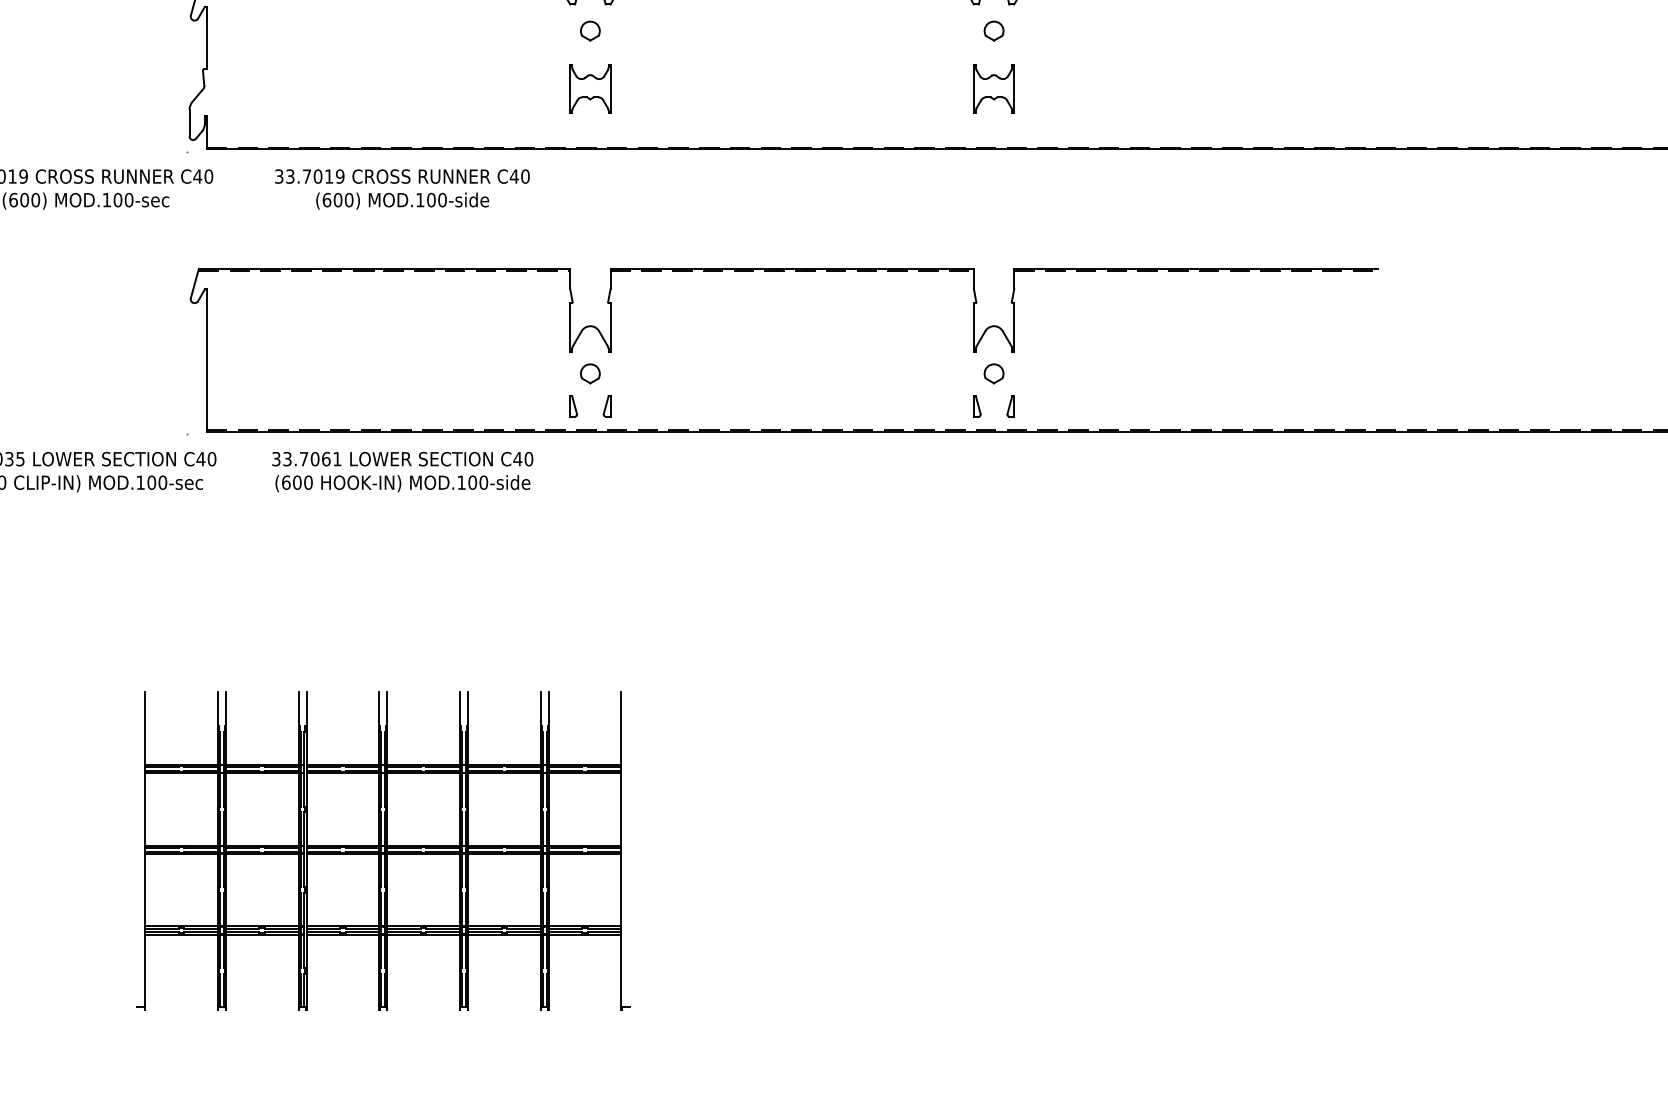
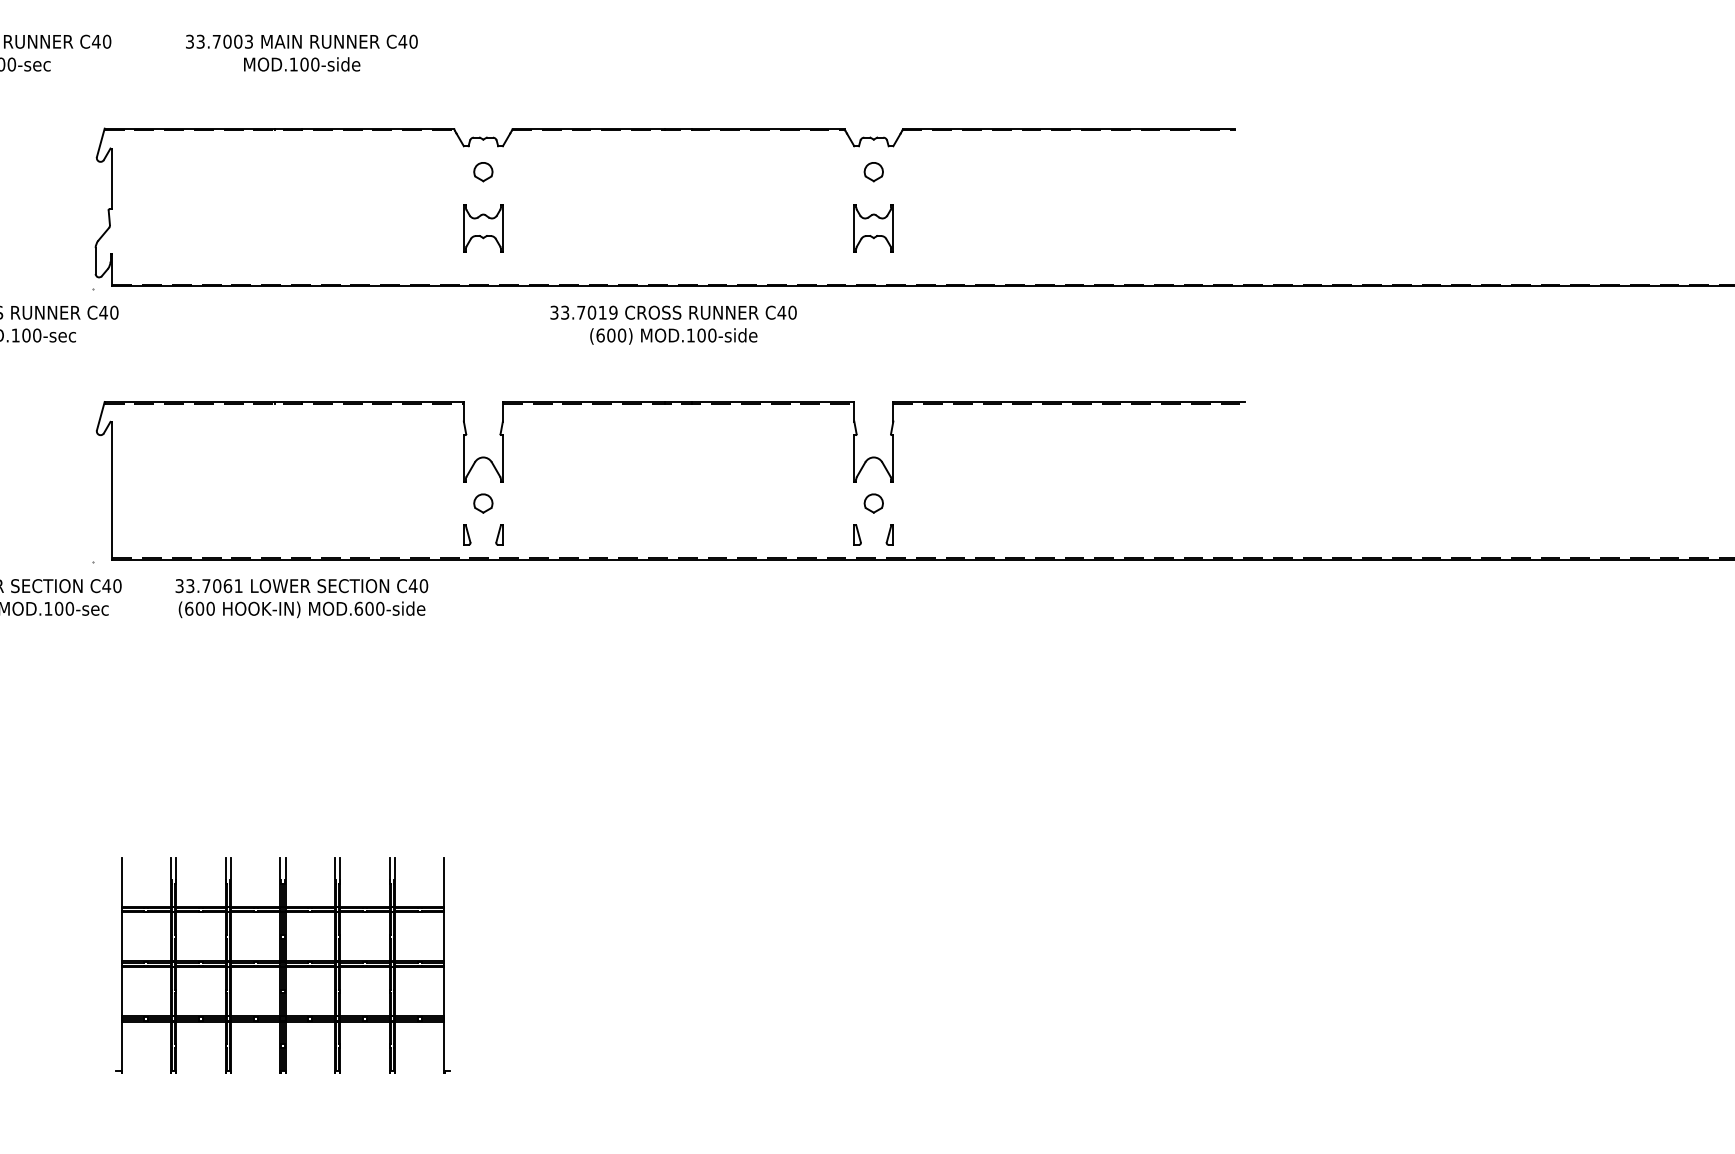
text: (402, 188) -> (673, 324), moved
text: (461, 482) -> (358, 608), MOD.100-side -> MOD.600-side
part: (382, 850) -> (282, 964), size x0.7

